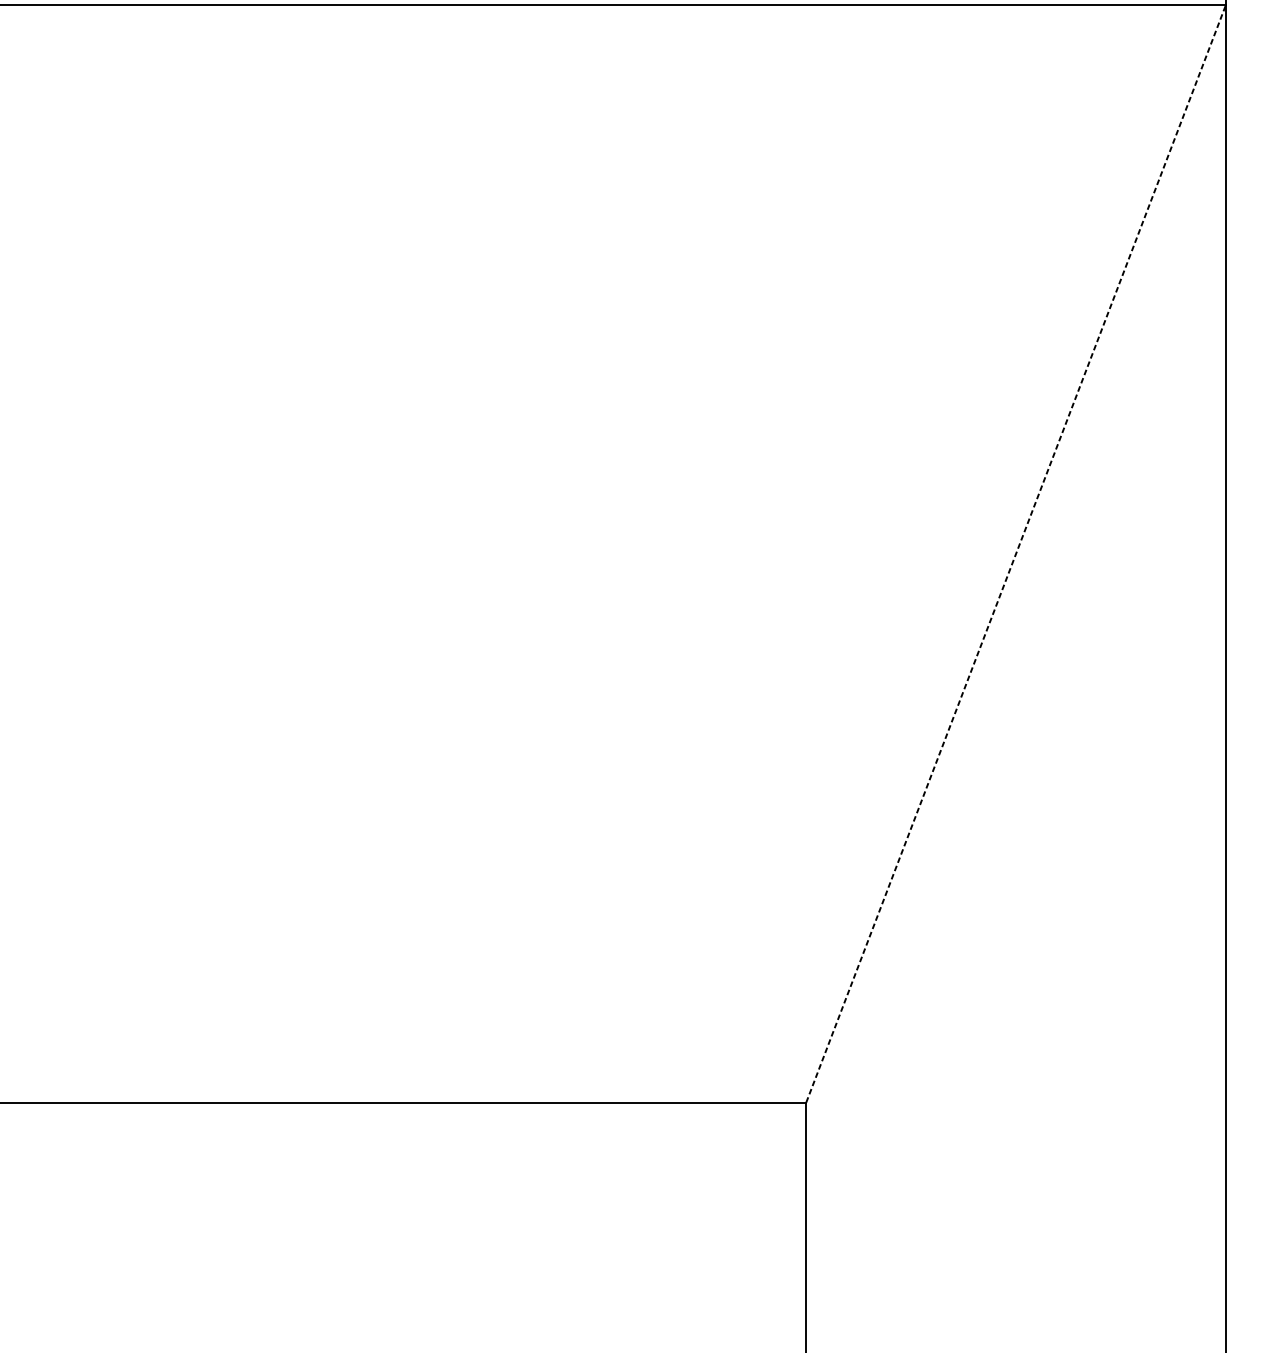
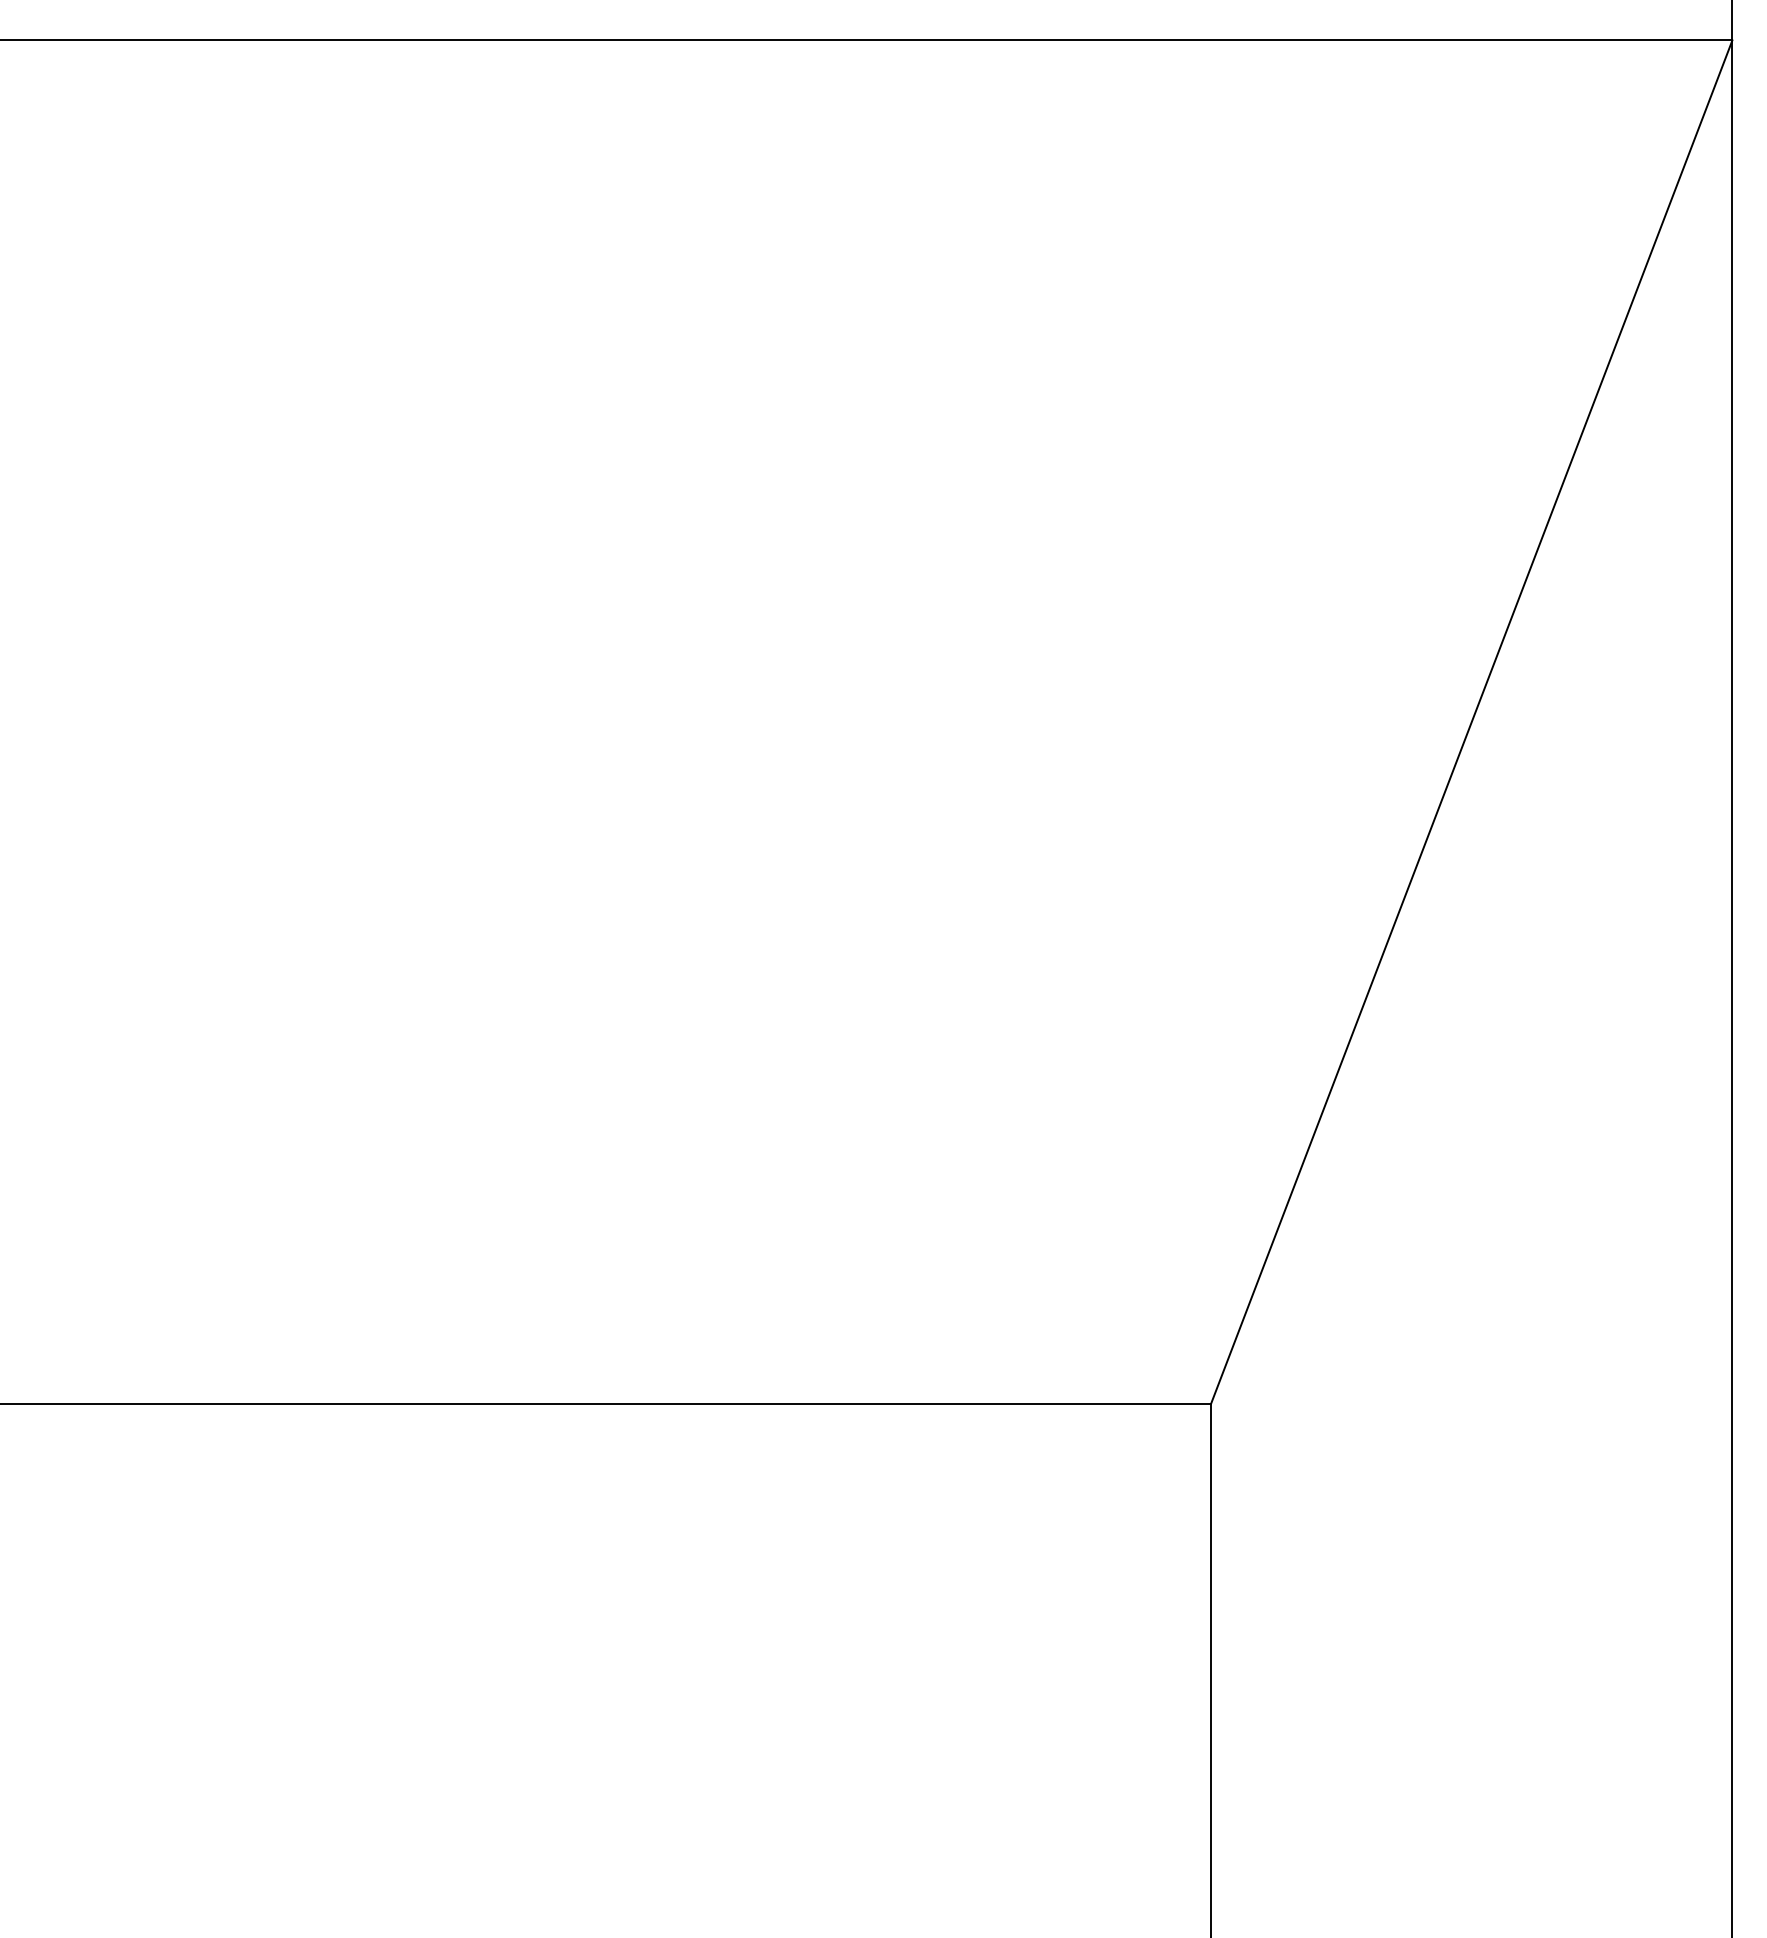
line: (1015, 554) -> (1471, 722), dashed -> solid

